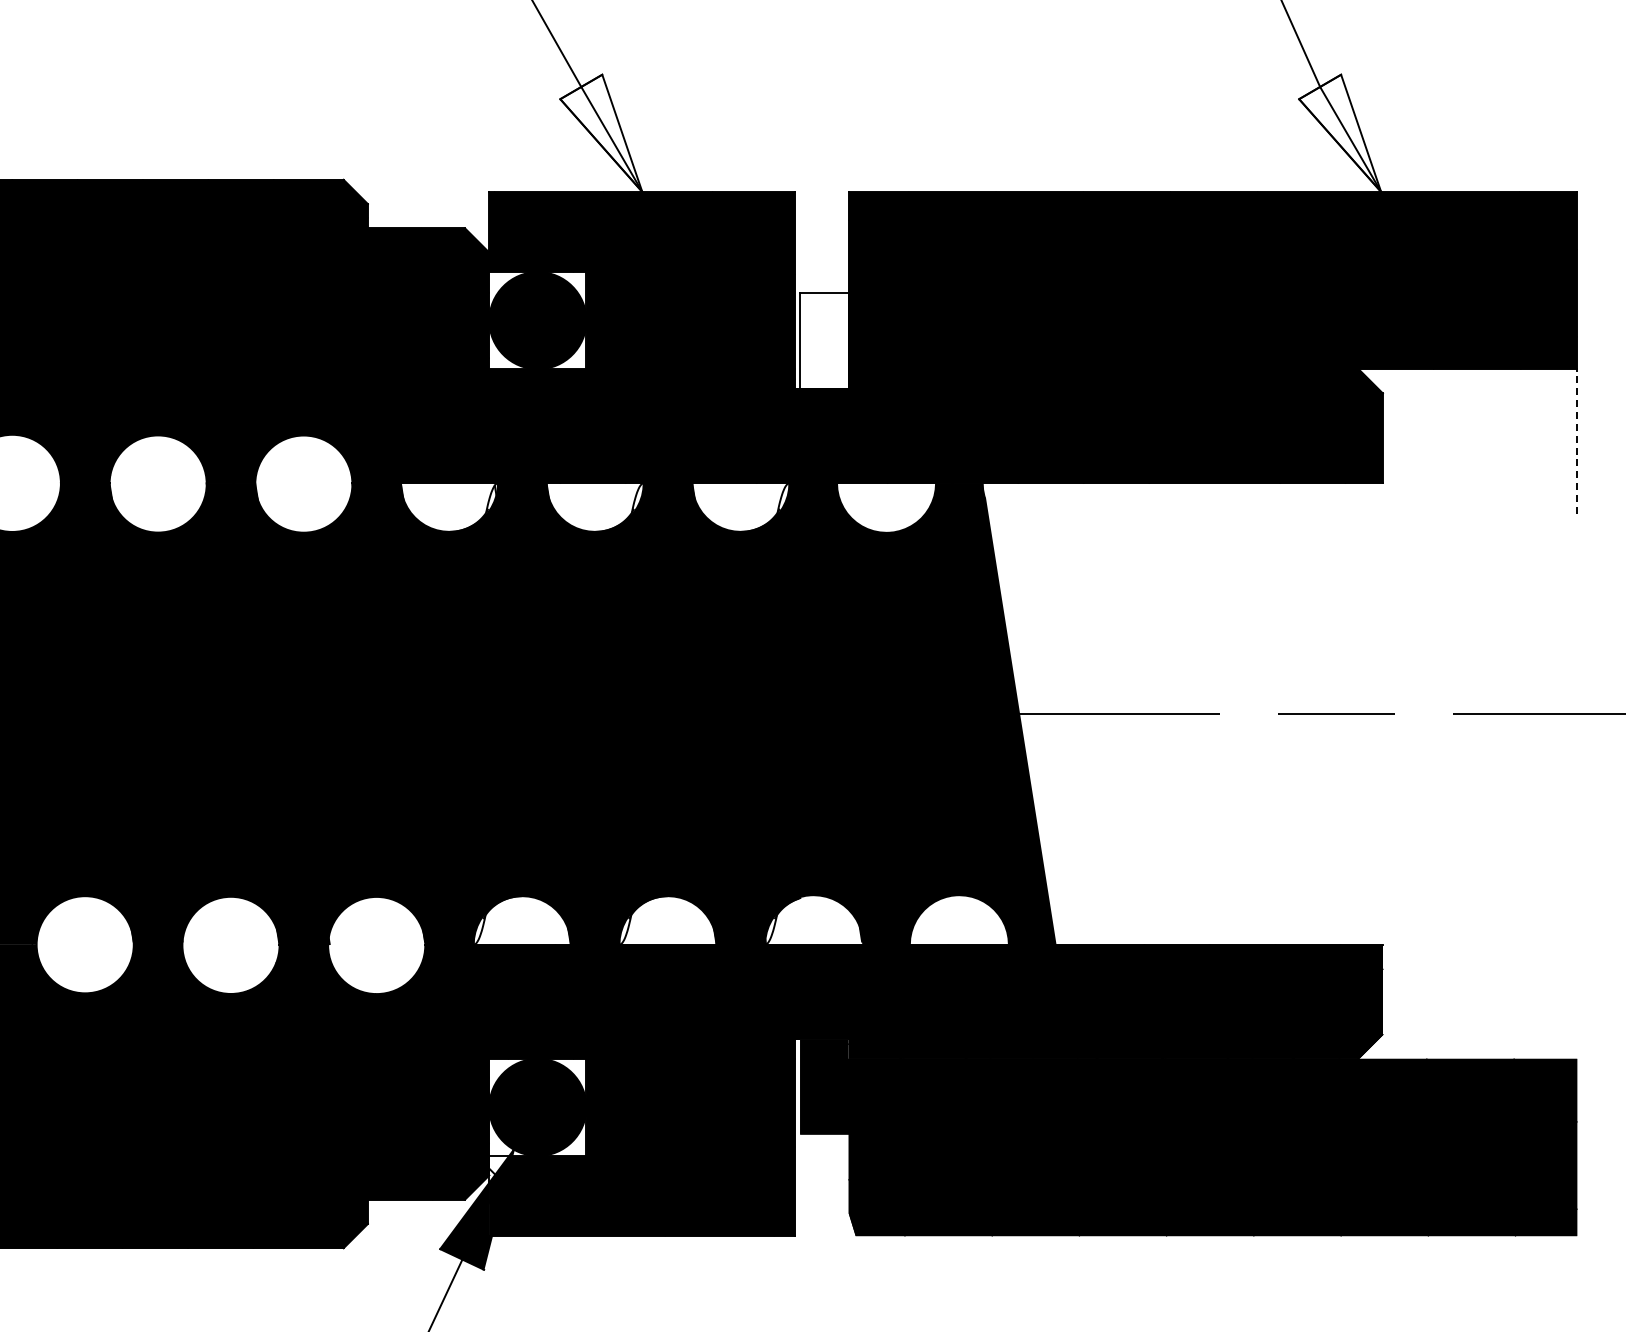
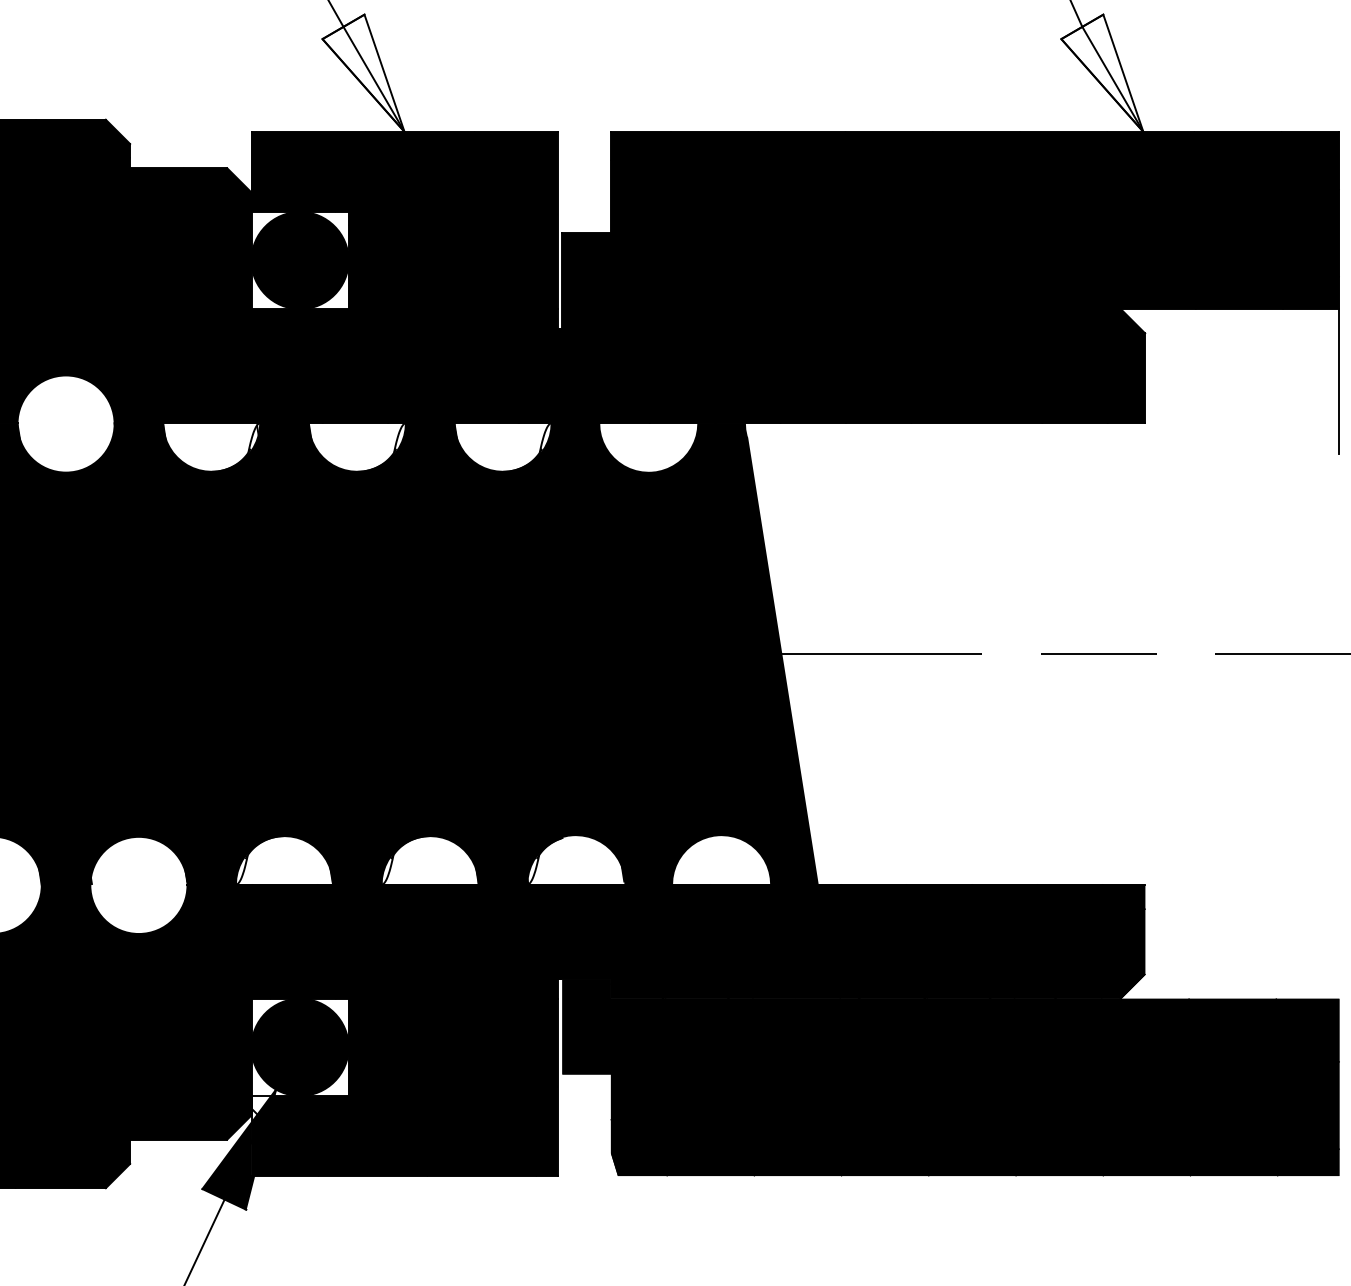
fill: (824, 340) -> (586, 280), added
line: (1577, 441) -> (1339, 381), dashed -> solid

